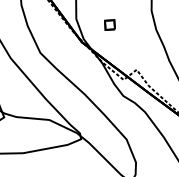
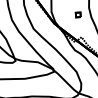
part: (108, 24) -> (77, 14), moved

